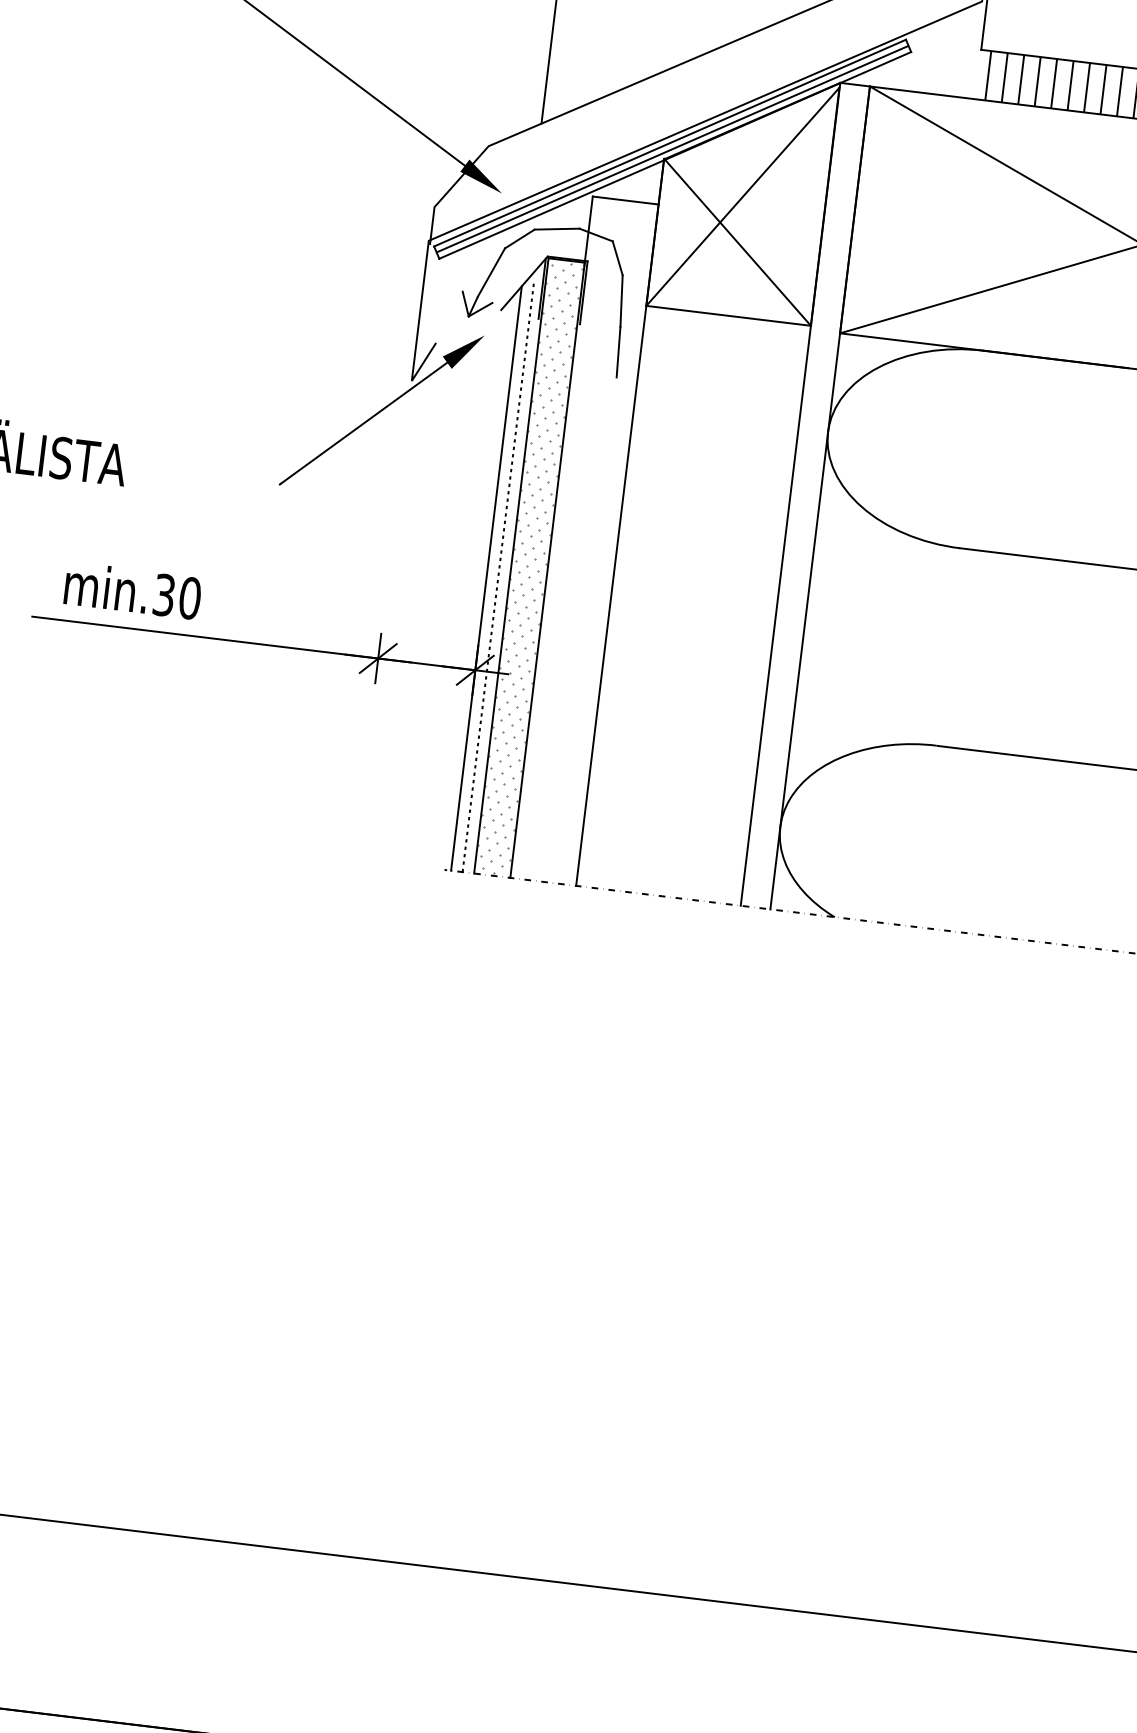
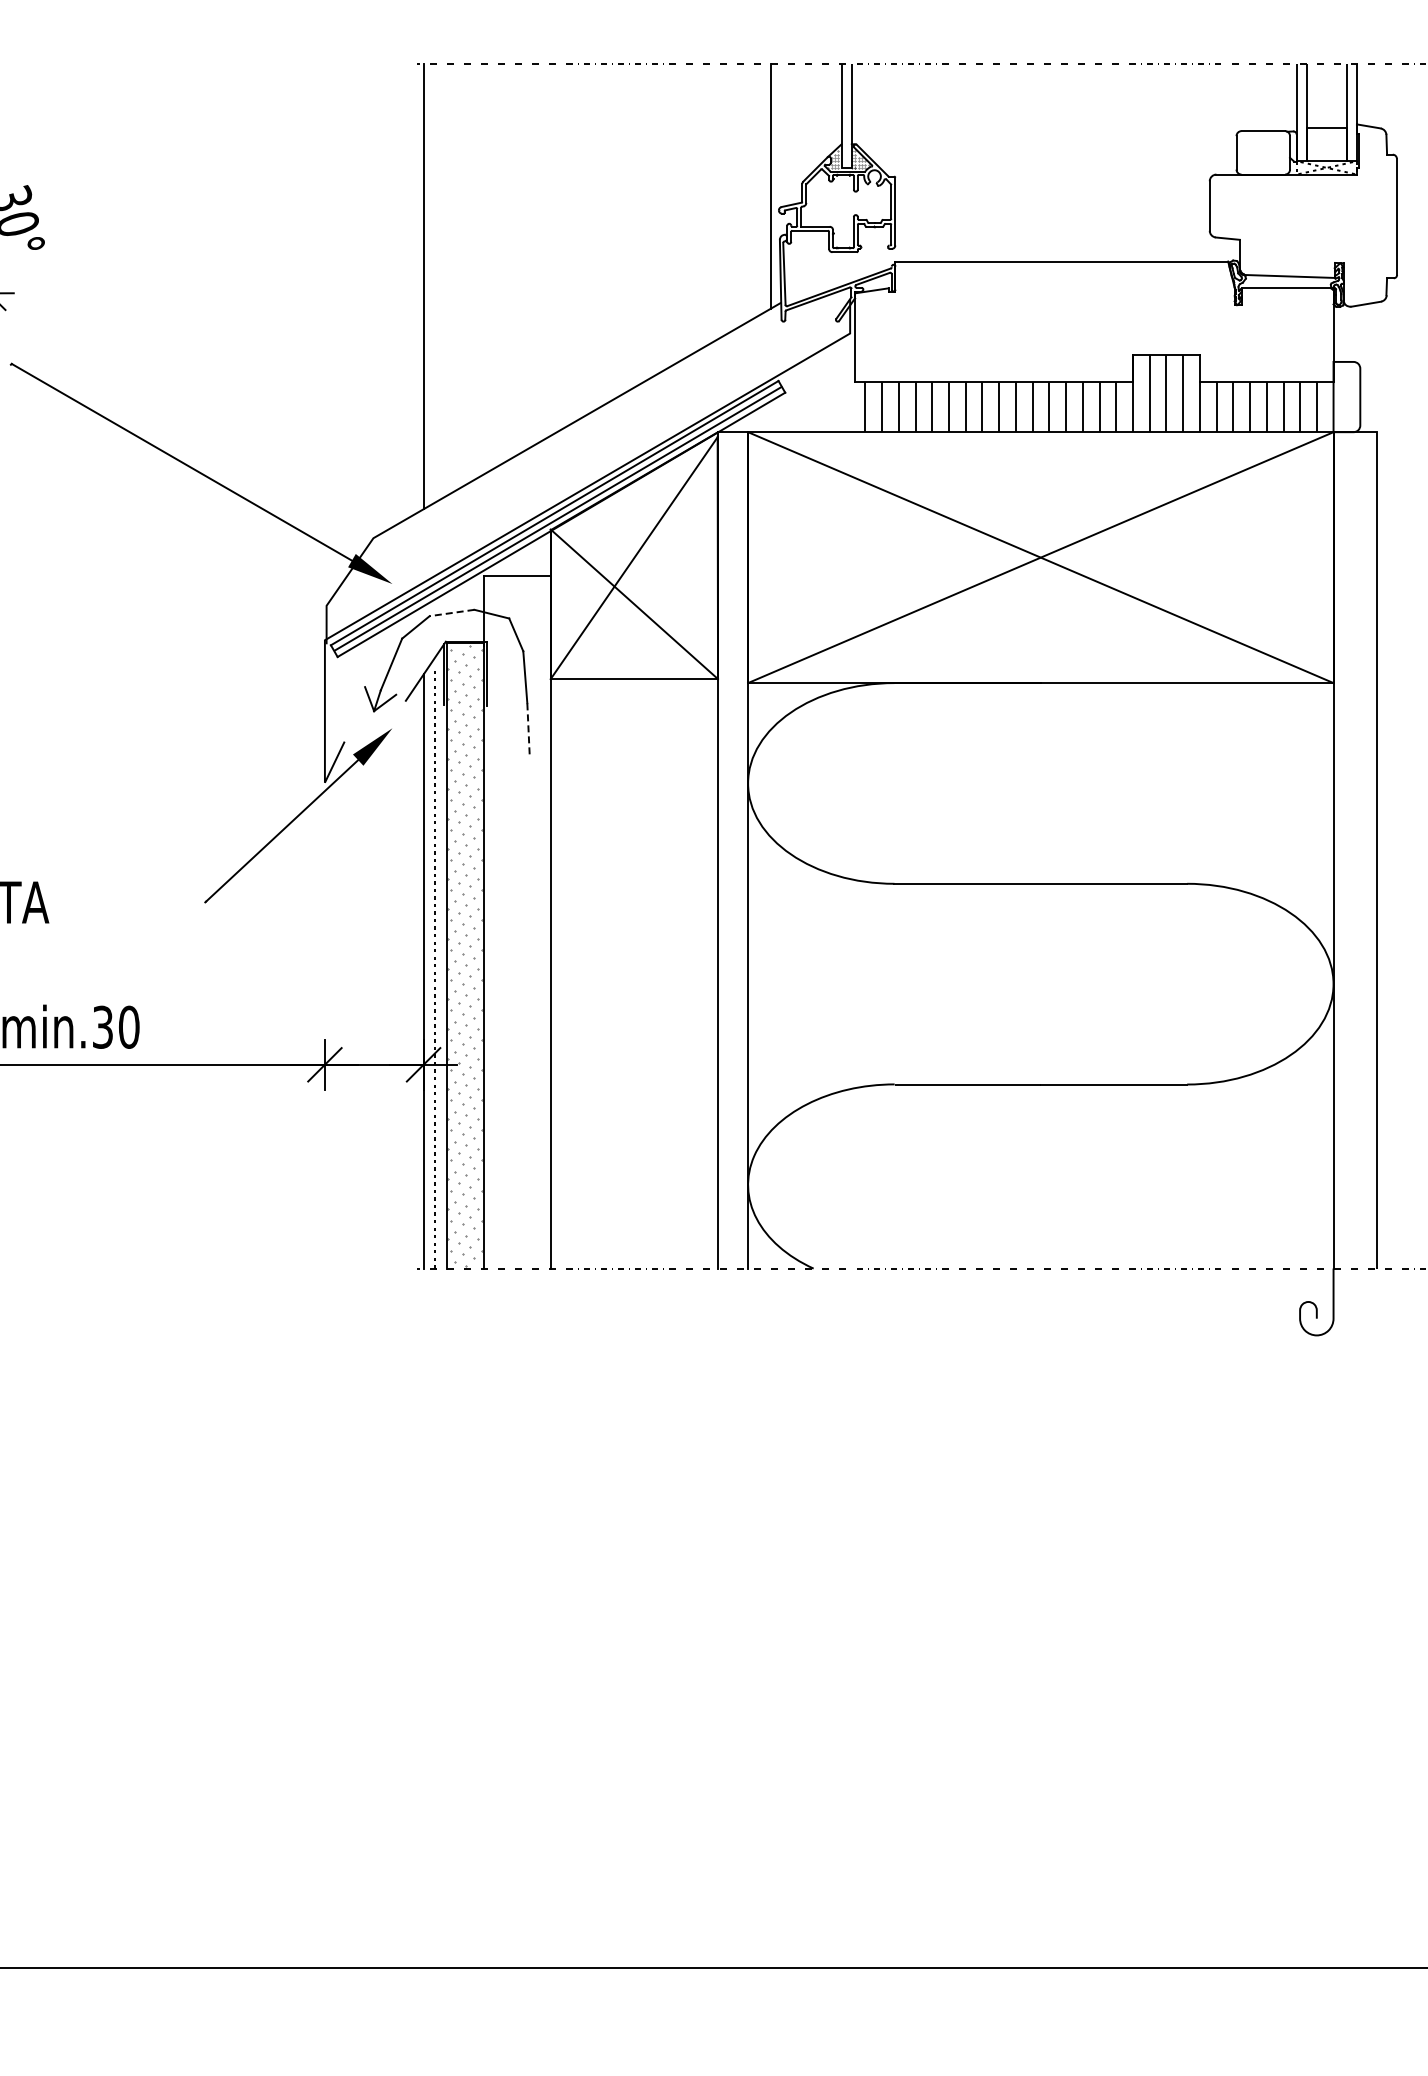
line: (557, 229) -> (452, 613), solid -> dashed
line: (618, 351) -> (528, 728), solid -> dashed

